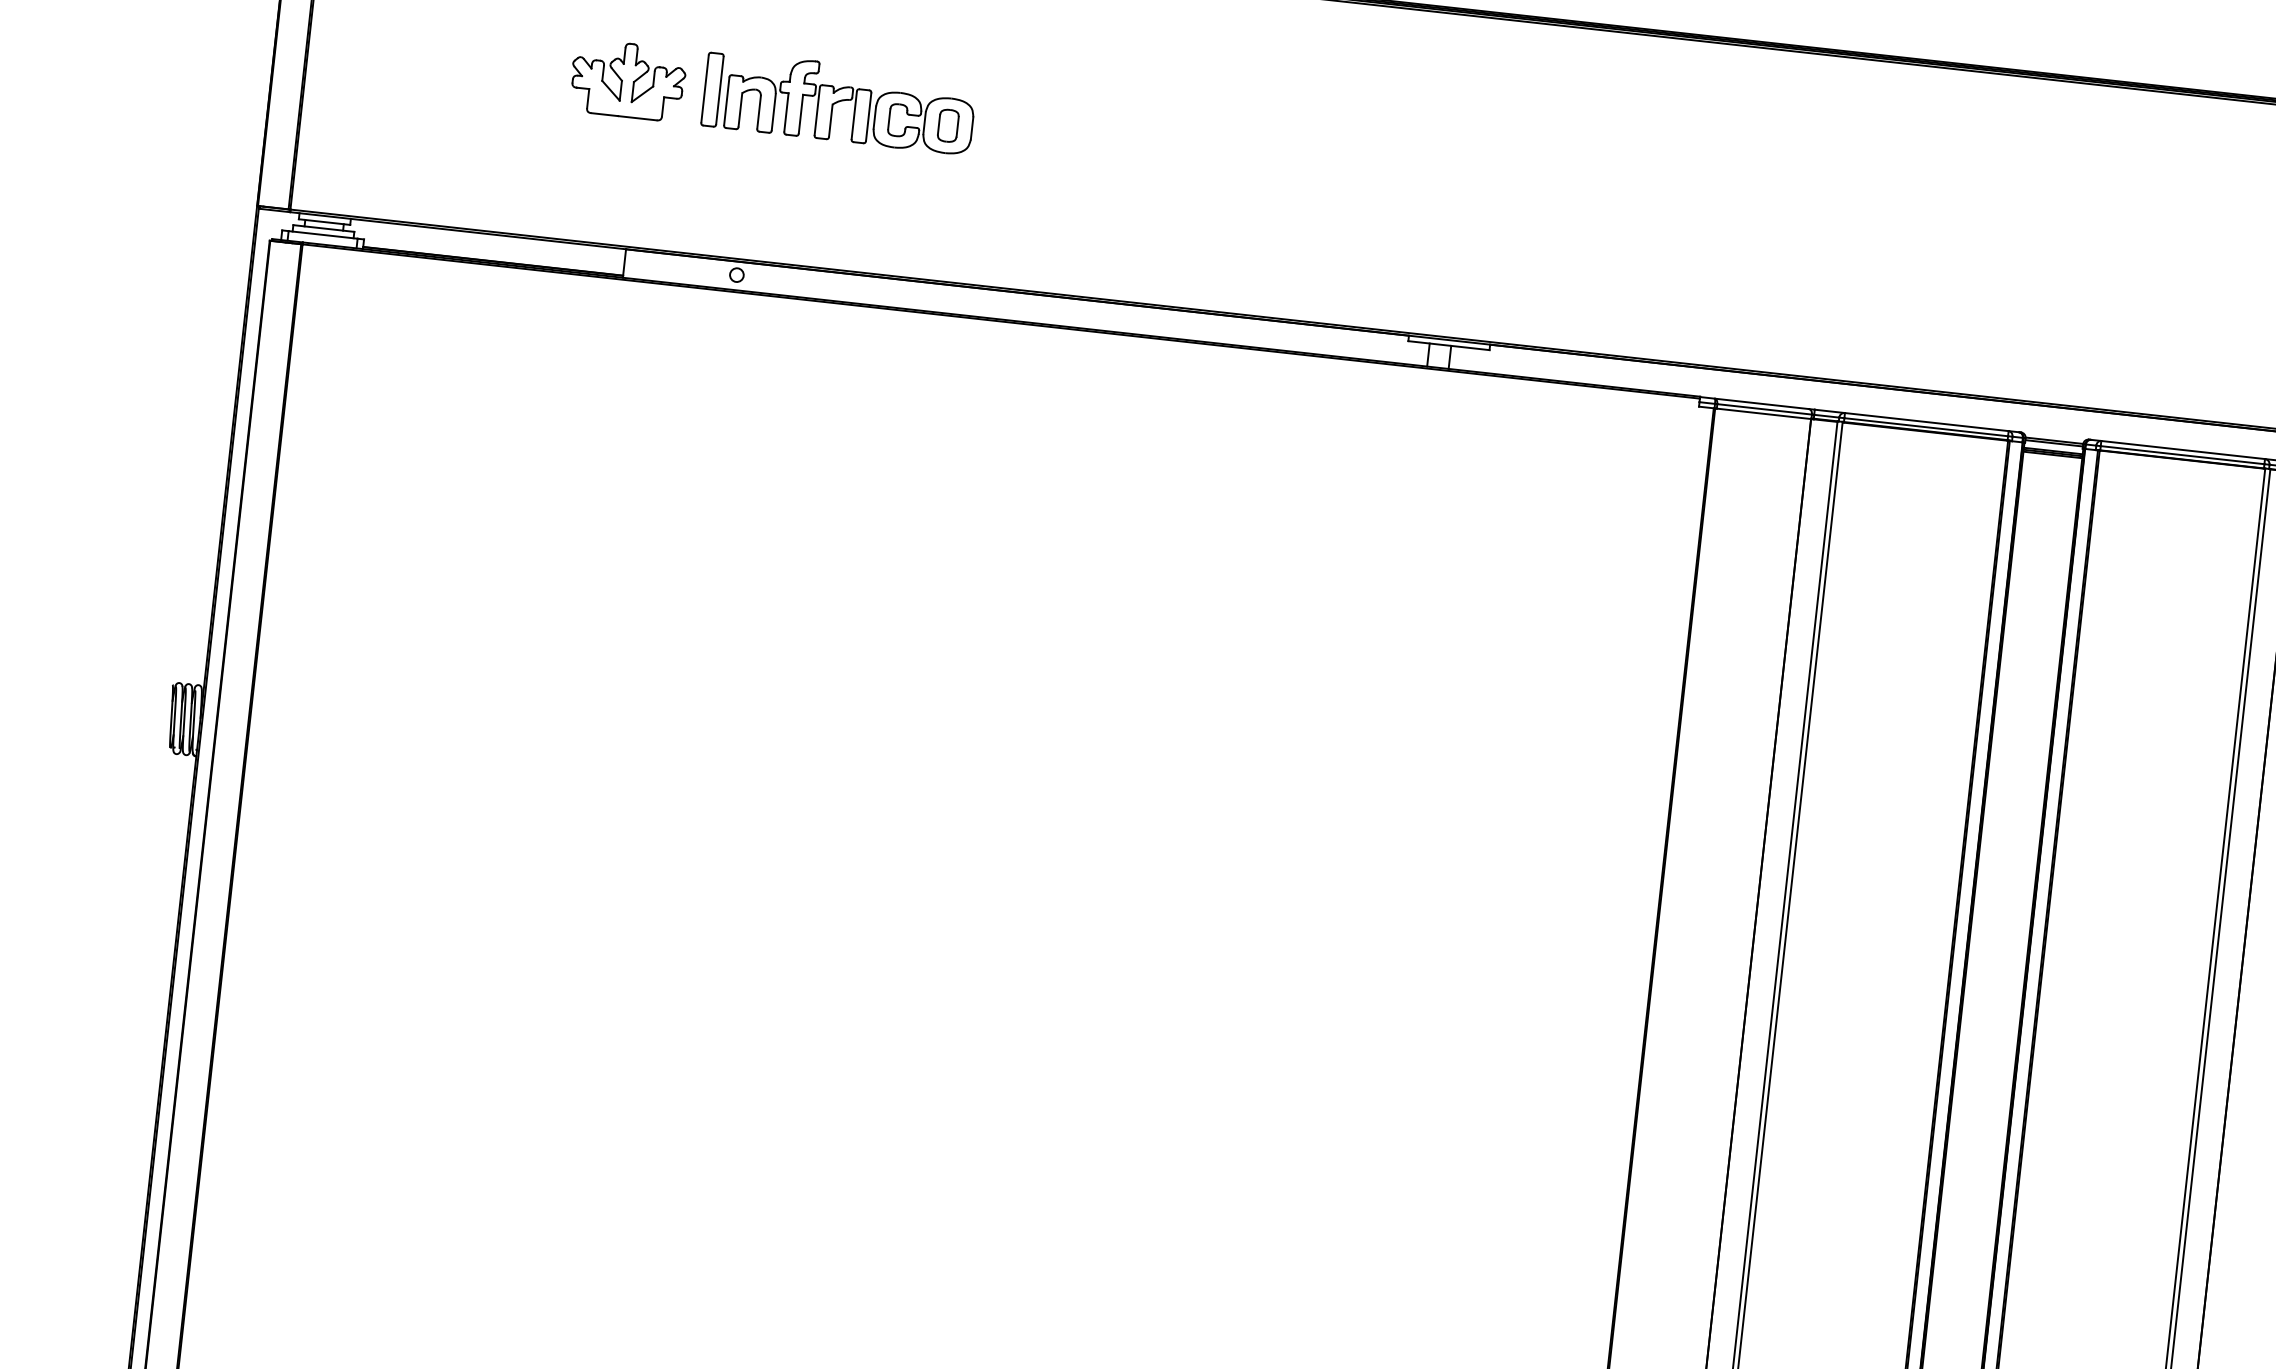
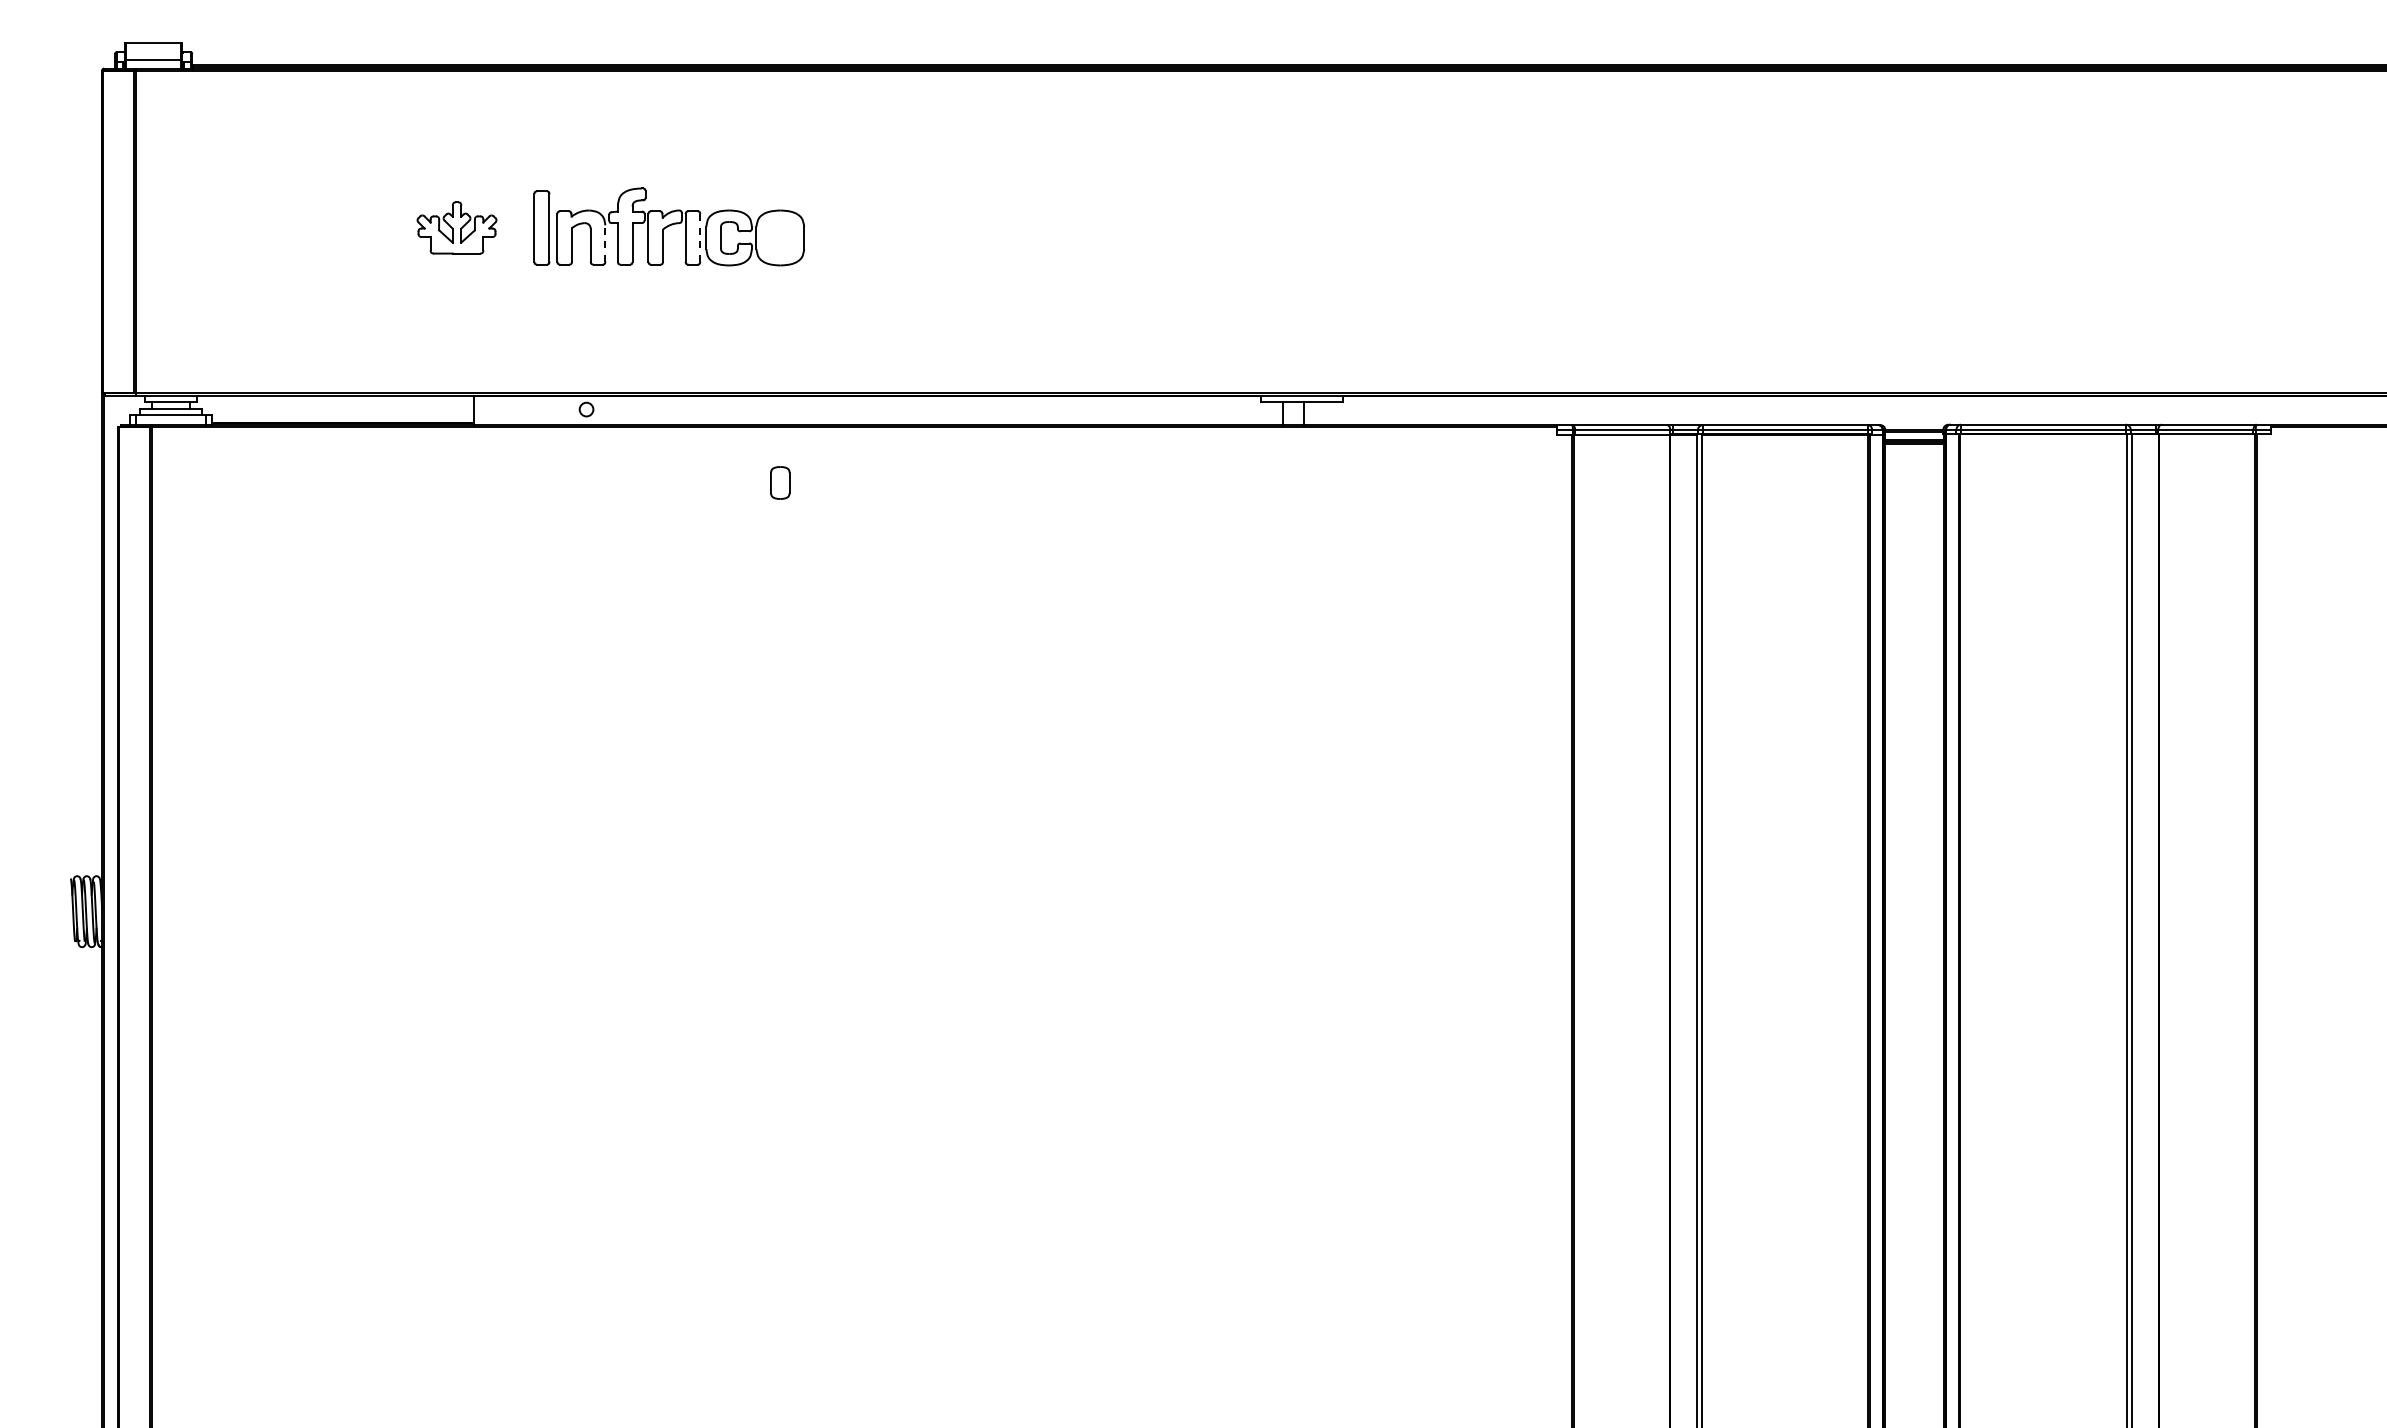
part: (627, 79) -> (456, 227), size x0.7
line: (773, 112) -> (605, 243), solid -> dashed
line: (869, 116) -> (700, 237), solid -> dashed
part: (948, 125) -> (780, 482), moved

